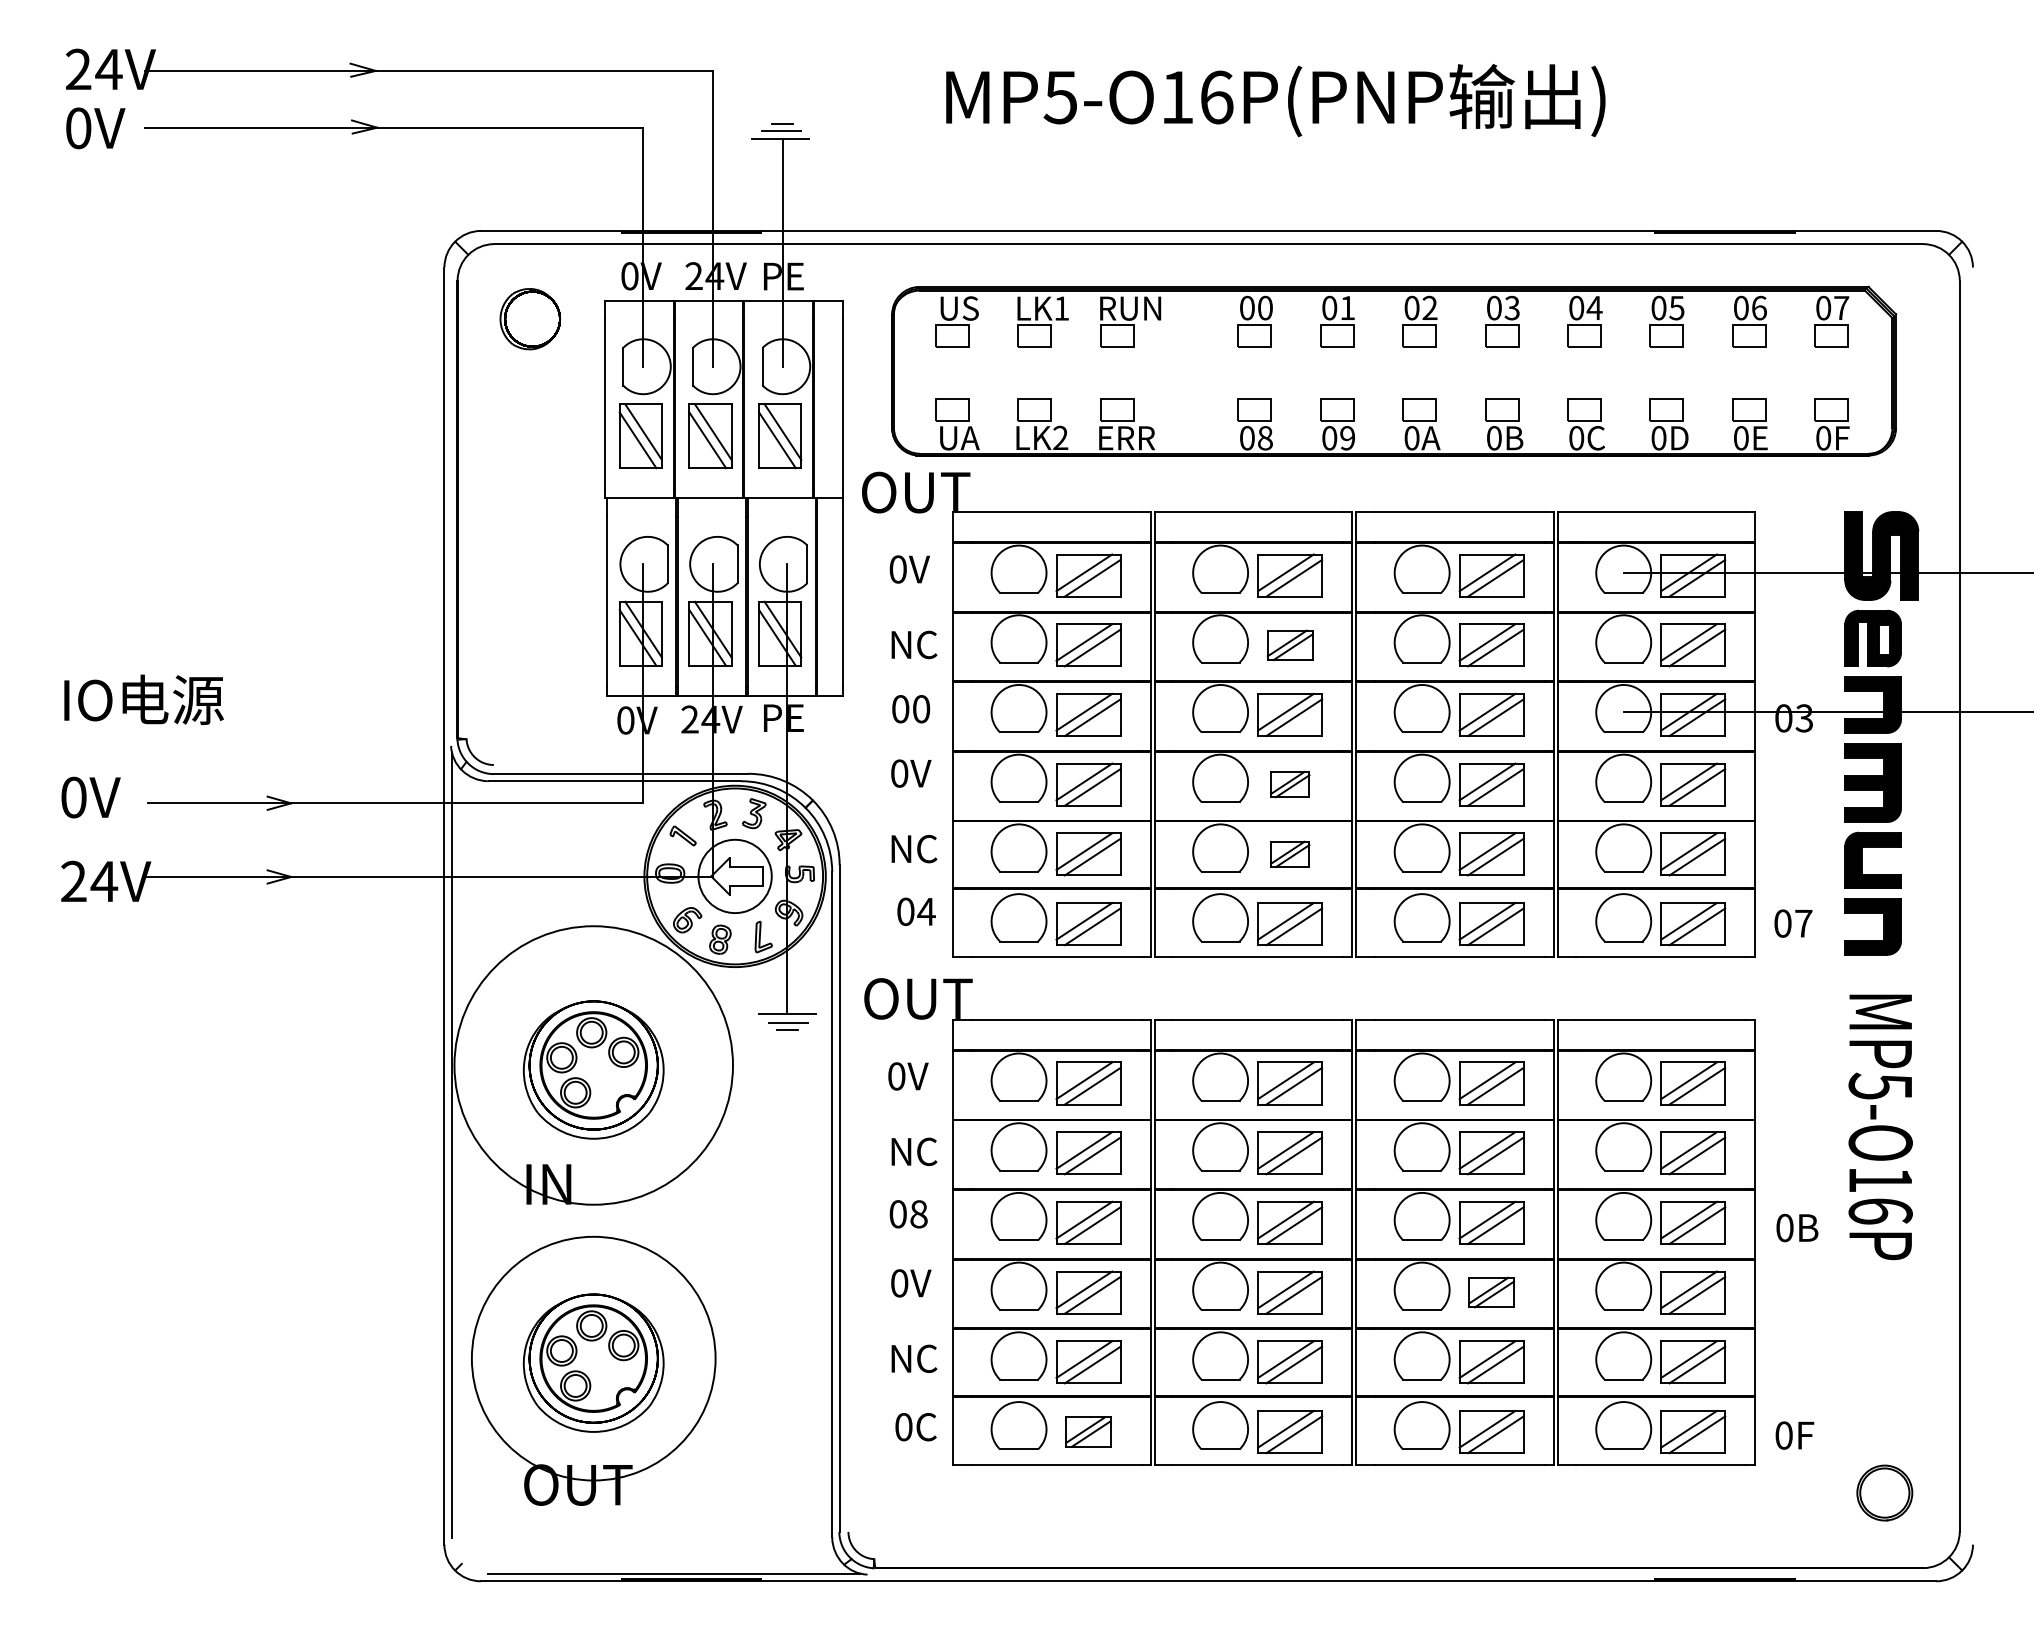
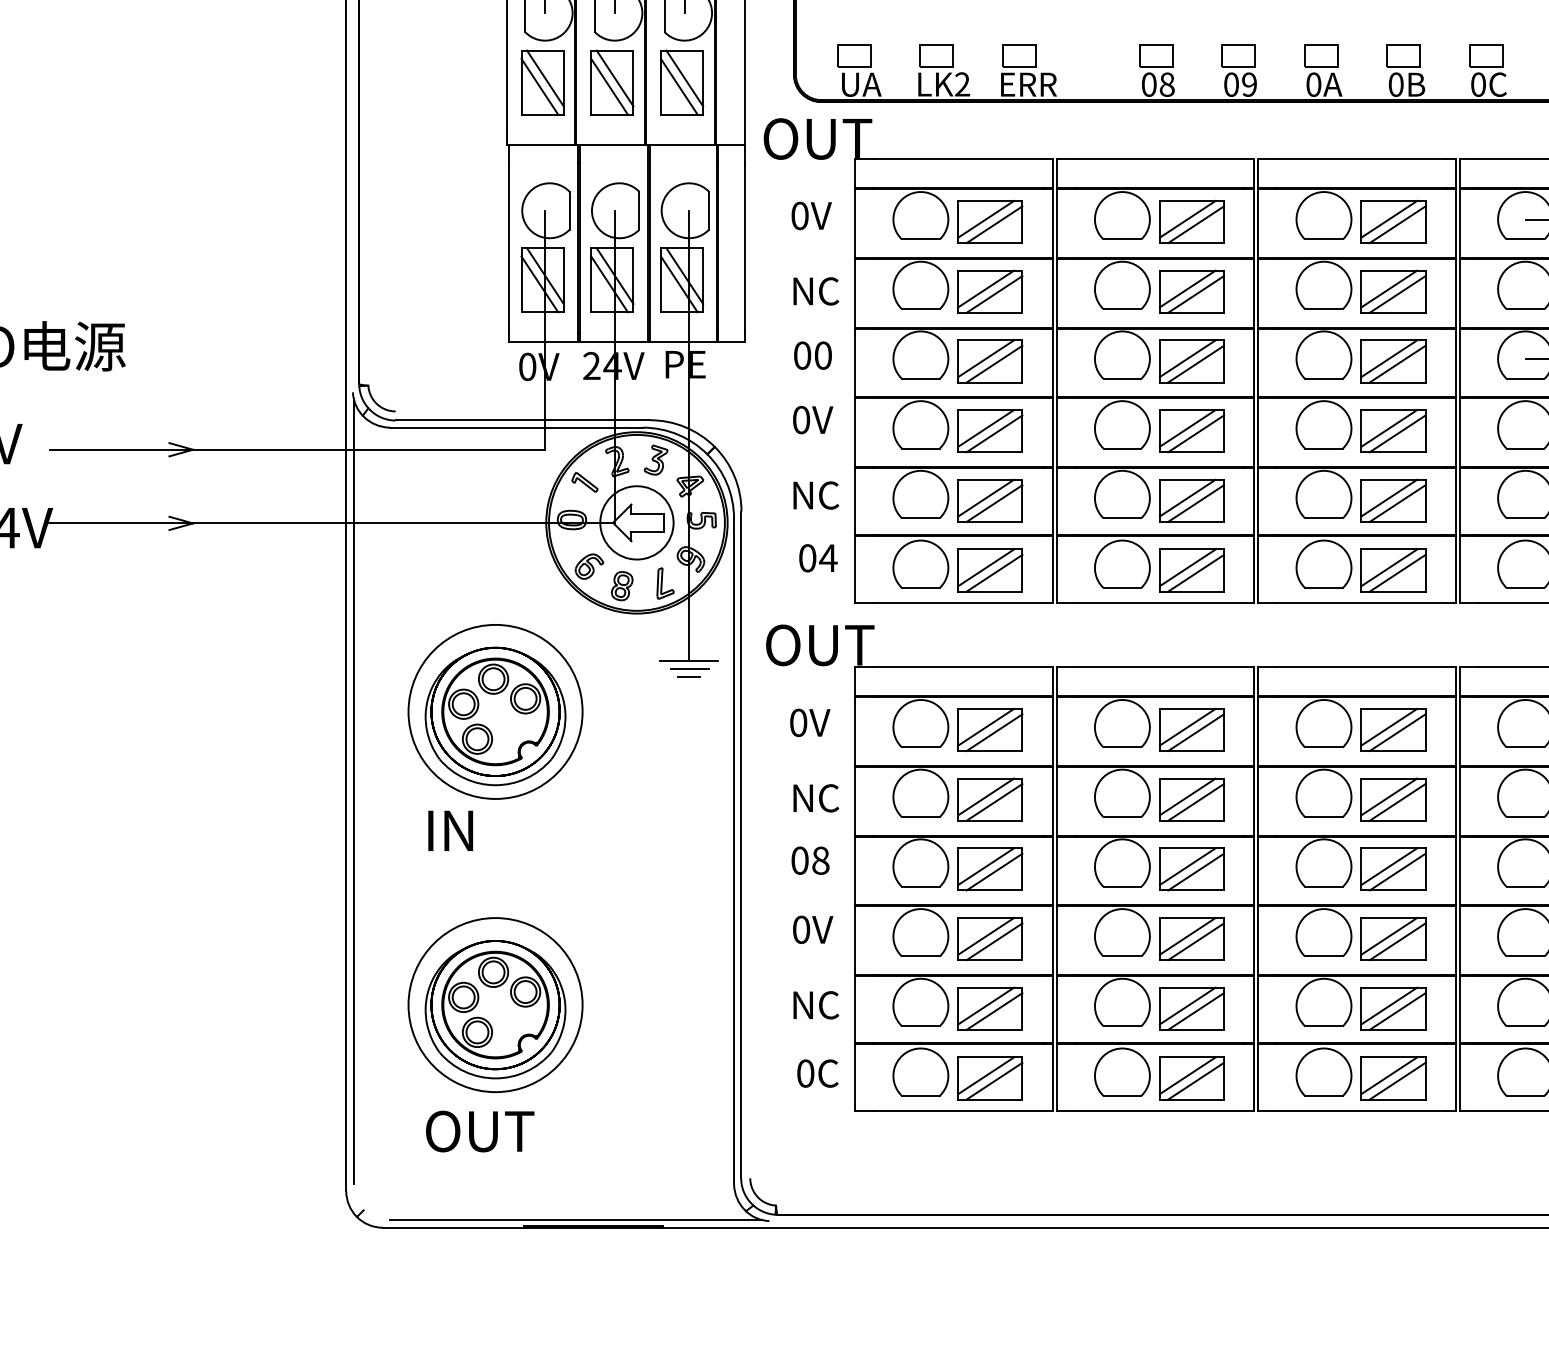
part: (1290, 645) -> (1192, 291), size x1.43
part: (1290, 784) -> (1192, 430), size x1.67
part: (1290, 854) -> (1192, 500), size x1.67
circle: (593, 1065) -> (495, 711), size x0.62
part: (1491, 1292) -> (1393, 938), size x1.43
circle: (593, 1358) -> (495, 1004), size x0.71
part: (1088, 1431) -> (990, 1077), size x1.43

